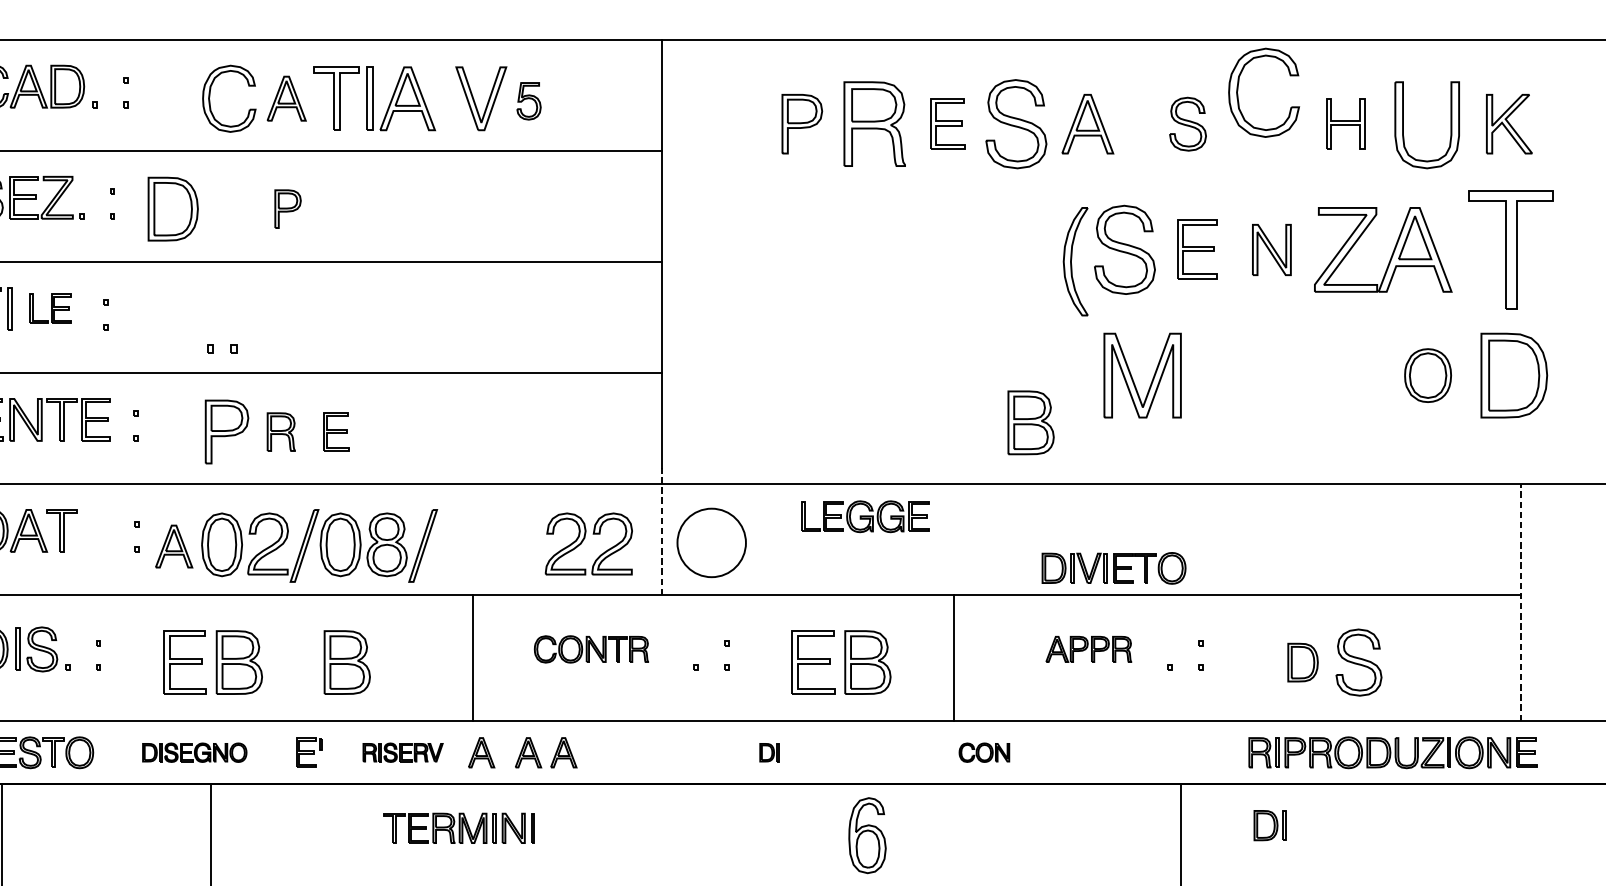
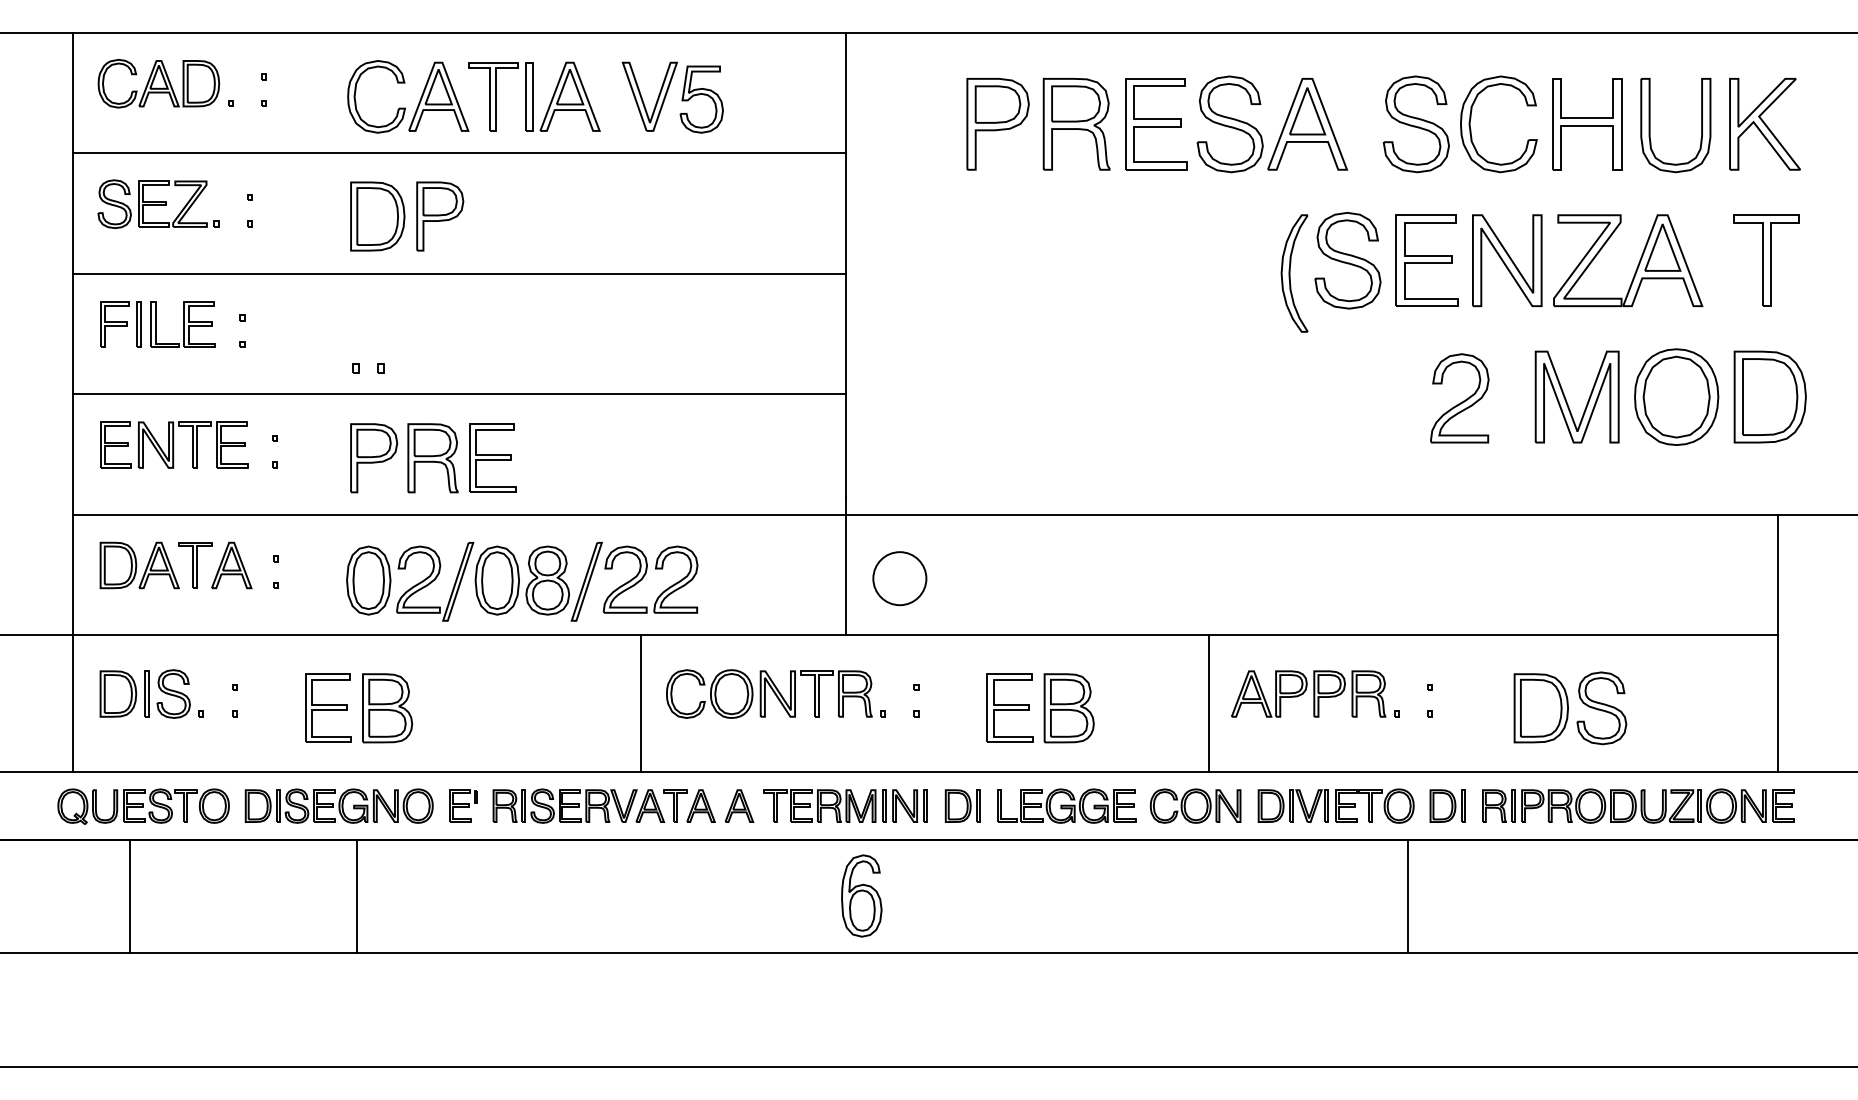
part: (1238, 97) -> (1471, 129), moved
part: (286, 98) -> (438, 96), size x1.43
part: (528, 101) -> (701, 99), size x1.67
part: (801, 124) -> (997, 124), size x1.43
part: (948, 124) -> (1156, 124), size x1.67
part: (1087, 124) -> (1307, 124), size x1.43
part: (1188, 124) -> (1416, 124), size x1.67
part: (1345, 124) -> (1587, 124), size x1.67
part: (1508, 124) -> (1764, 124), size x1.43
part: (172, 209) -> (377, 216), moved
part: (288, 209) -> (440, 216), size x1.67
part: (1197, 249) -> (1426, 260), size x1.43
part: (1272, 249) -> (1507, 260), size x1.67
part: (1510, 249) -> (1766, 260), size x0.71
part: (50, 308) -> (182, 324), size x1.43
part: (1427, 375) -> (1676, 396), size x1.67
part: (1227, 376) -> (1459, 398), added
part: (1133, 379) -> (1567, 401), moved
part: (1030, 423) -> (1245, 448), removed
part: (336, 431) -> (492, 457), size x1.67
part: (280, 432) -> (432, 458), size x1.67
part: (865, 516) -> (1066, 805), moved
line: (661, 531) -> (845, 566), dashed -> solid
part: (583, 541) -> (644, 577), moved
circle: (711, 542) -> (899, 578), size x0.71
part: (173, 546) -> (231, 565), moved
part: (1113, 567) -> (1335, 805), moved
line: (1520, 601) -> (1777, 642), dashed -> solid
part: (591, 648) -> (769, 693), size x1.67
part: (1088, 648) -> (1308, 693), size x1.67
line: (953, 658) -> (1209, 703), moved
part: (347, 662) -> (504, 708), removed
part: (1302, 662) -> (1540, 708), size x1.67
part: (194, 752) -> (338, 805), size x1.67
part: (402, 752) -> (564, 805), size x1.67
part: (504, 752) -> (675, 805), added
part: (769, 752) -> (962, 805), size x1.67
part: (984, 752) -> (1195, 805), size x1.67
part: (1270, 825) -> (1447, 805), moved
part: (458, 827) -> (845, 805), moved
part: (867, 835) -> (861, 895), moved

